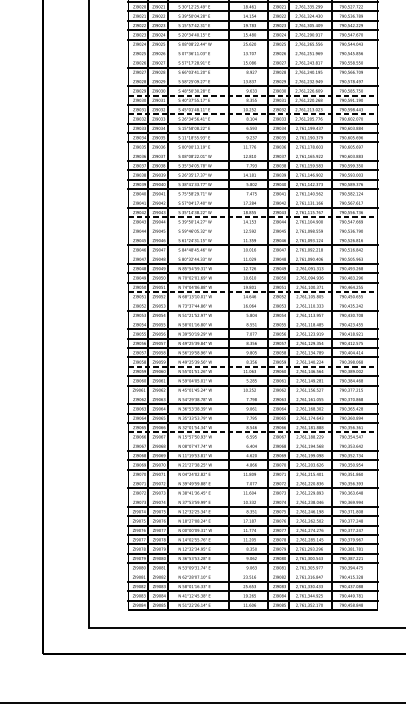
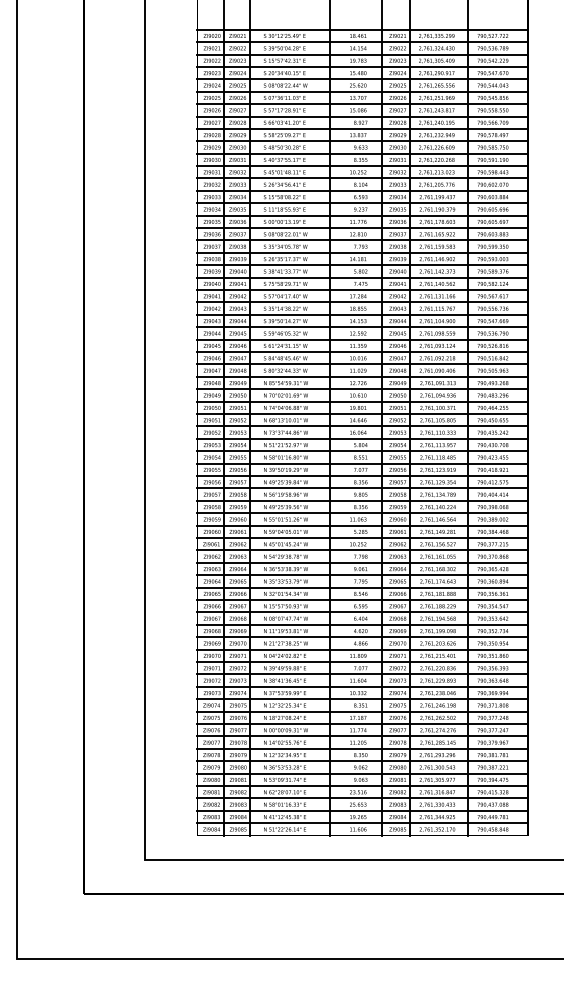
line: (252, 48) -> (362, 91), added
line: (252, 58) -> (362, 104), added
line: (252, 76) -> (362, 128), added
line: (253, 95) -> (363, 153), dashed -> solid
line: (253, 114) -> (363, 178), dashed -> solid
line: (252, 152) -> (362, 228), added
line: (252, 198) -> (362, 290), added
line: (253, 216) -> (363, 314), dashed -> solid
line: (252, 226) -> (362, 327), added
line: (252, 235) -> (362, 339), added
line: (252, 254) -> (362, 364), added
line: (253, 292) -> (363, 414), dashed -> solid
line: (252, 301) -> (362, 426), added
line: (252, 320) -> (362, 451), added
line: (253, 366) -> (363, 513), dashed -> solid
line: (252, 394) -> (362, 550), added
line: (253, 432) -> (363, 600), dashed -> solid
line: (252, 441) -> (362, 612), added
line: (252, 479) -> (362, 662), added
line: (252, 497) -> (362, 686), added
line: (252, 572) -> (362, 786), added

